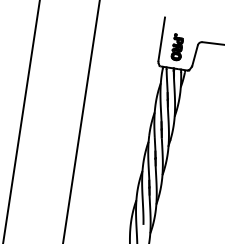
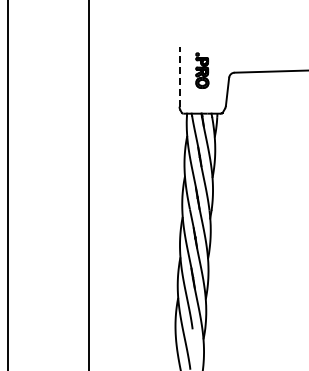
line: (161, 38) -> (179, 76), solid -> dashed
part: (177, 47) -> (202, 70), moved

